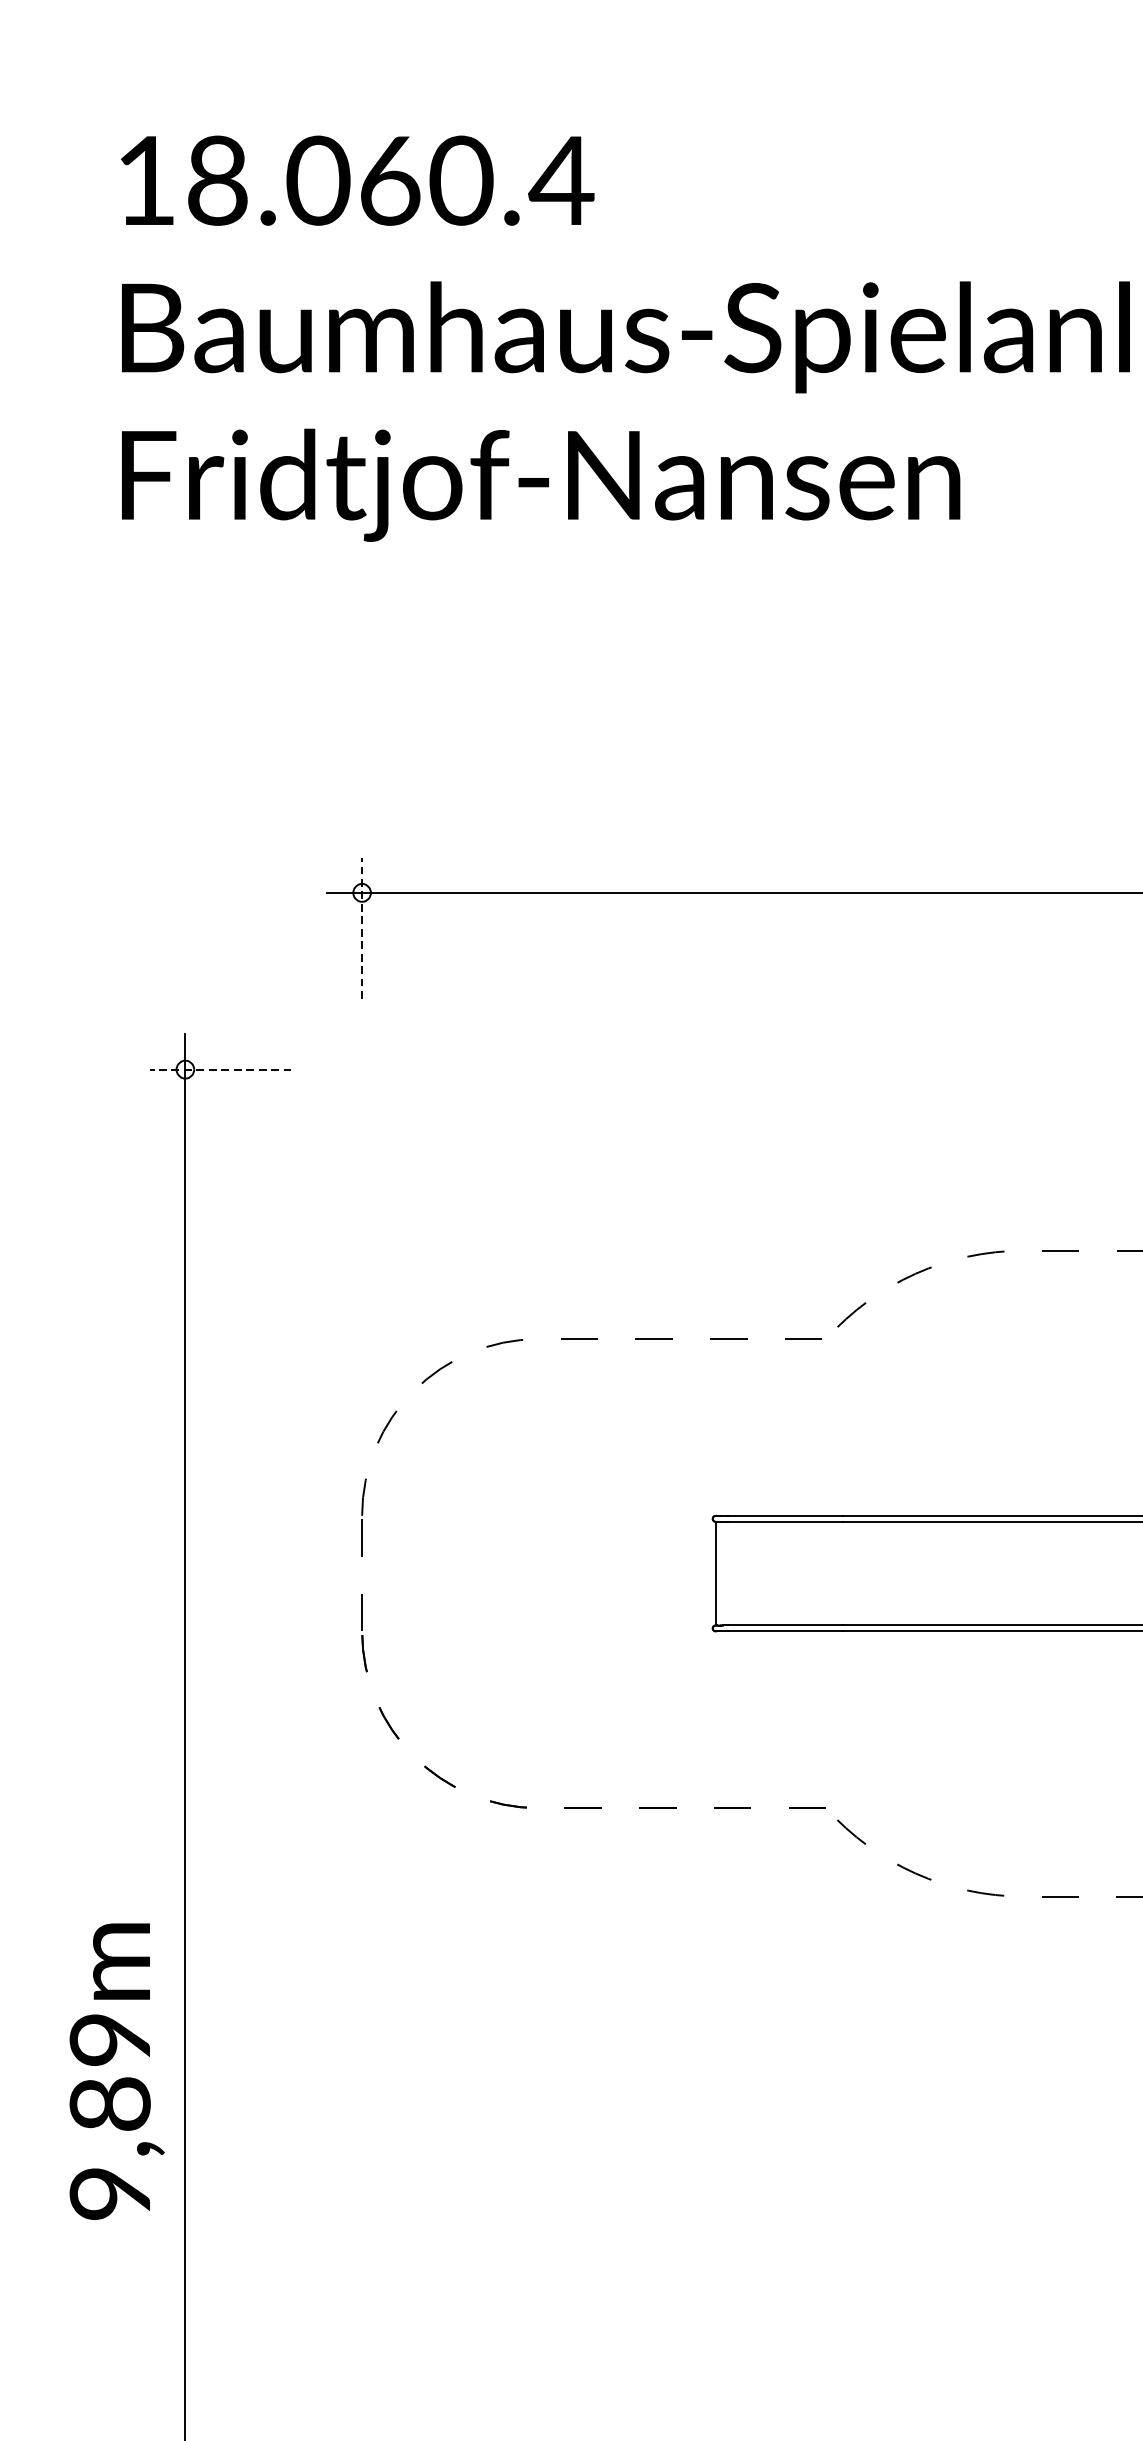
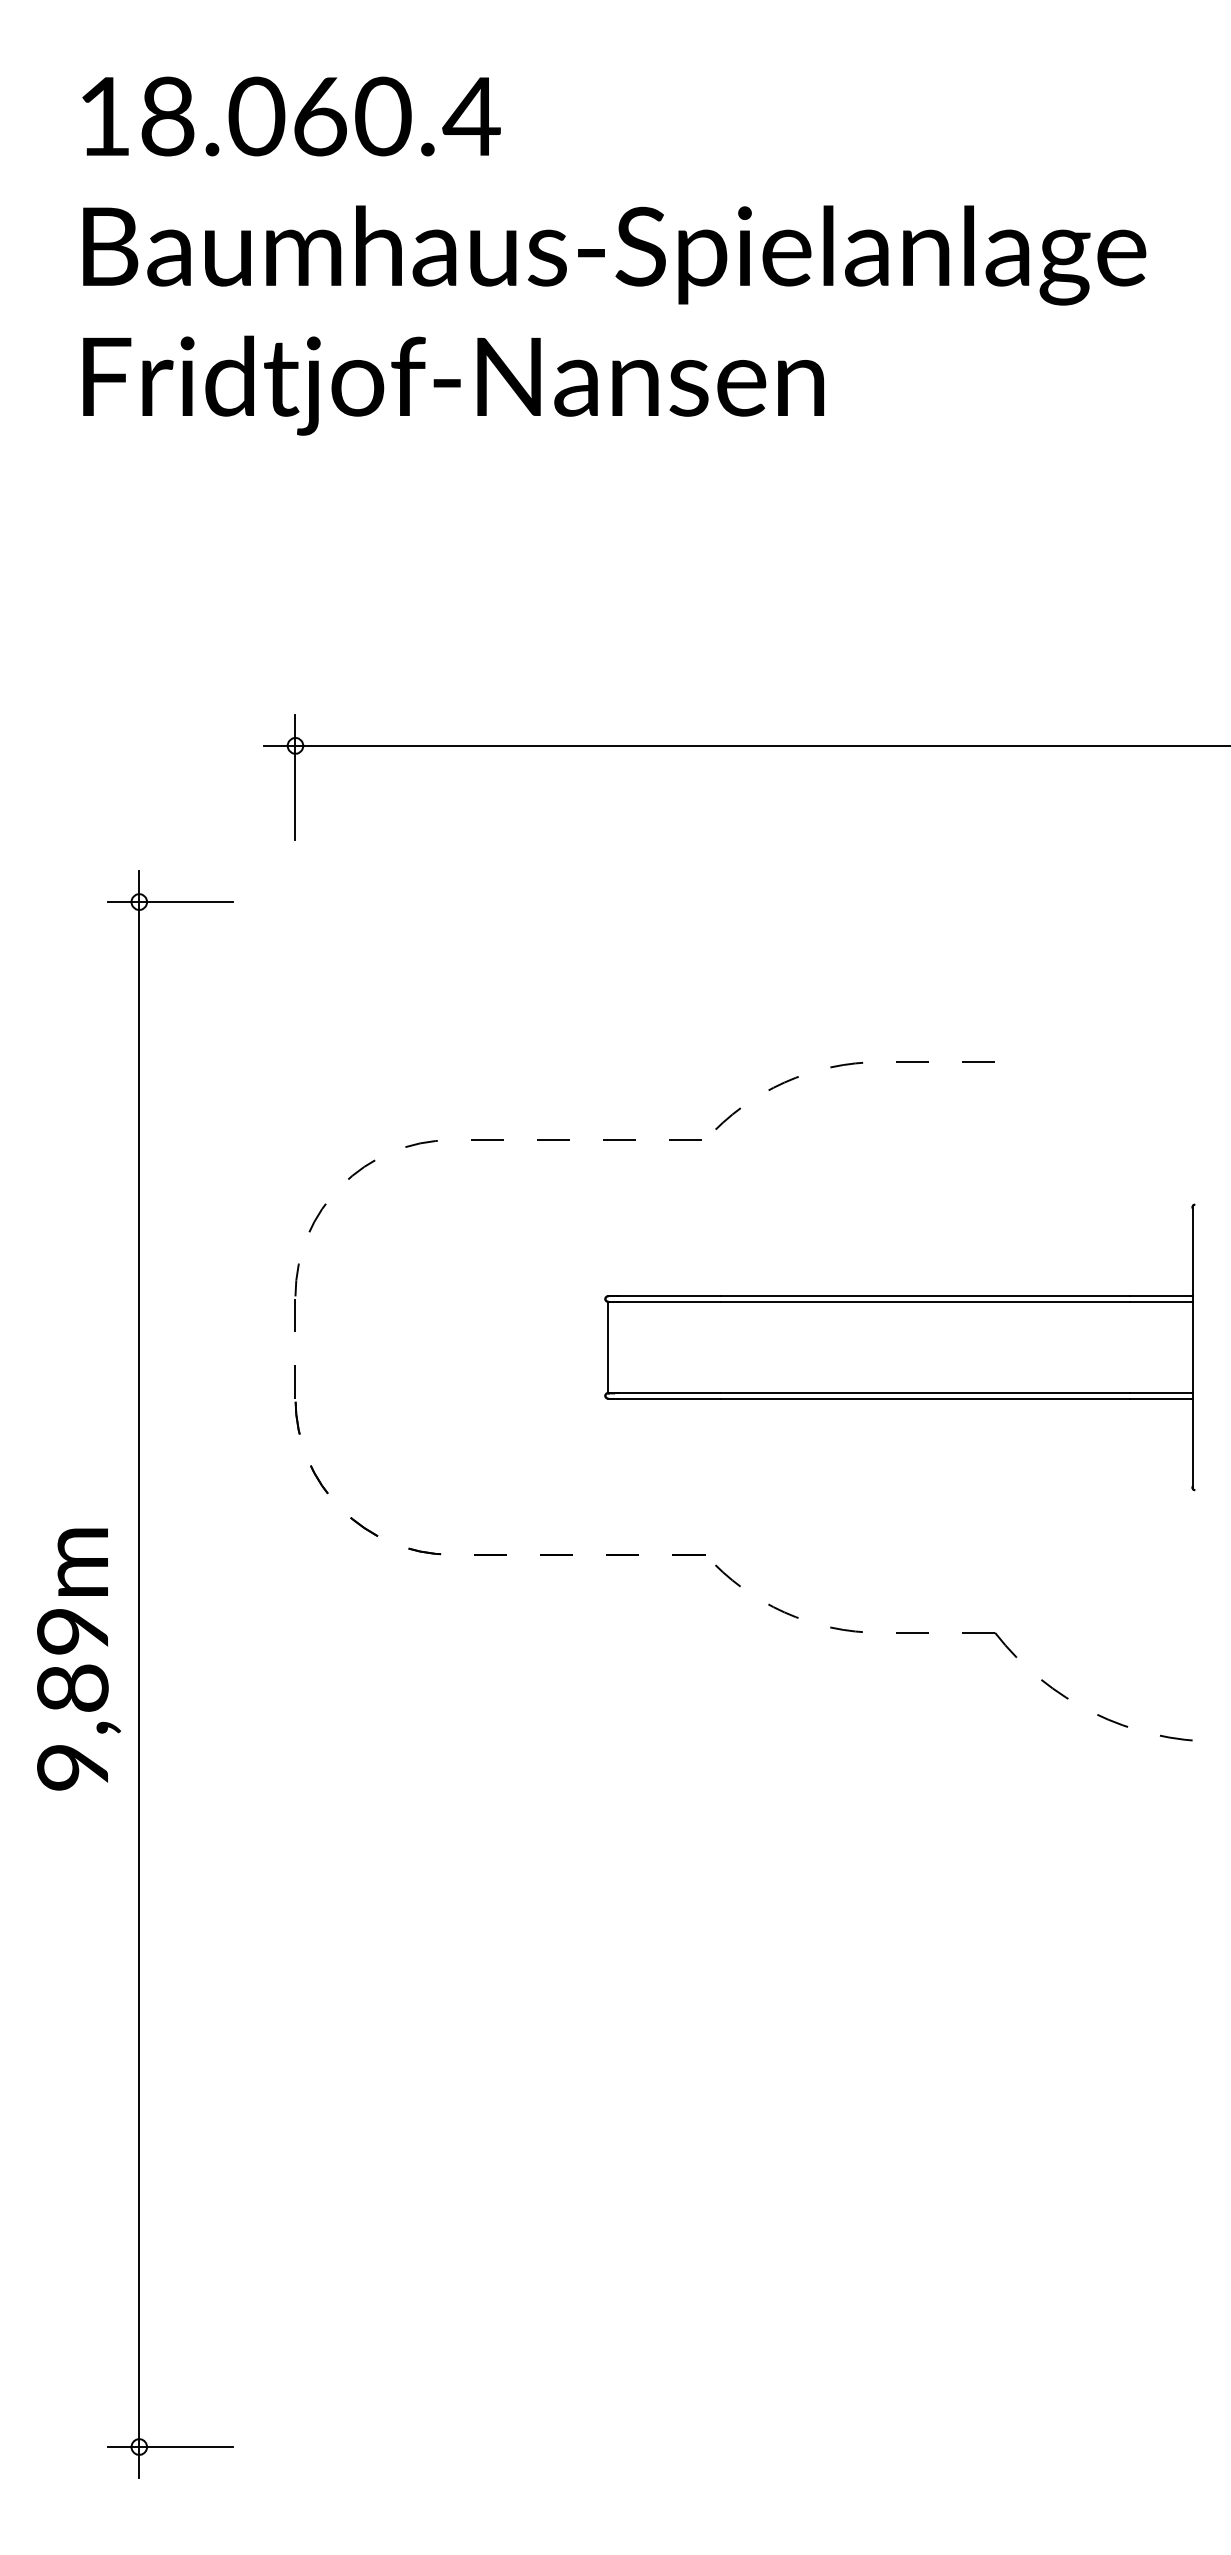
line: (362, 927) -> (295, 776), dashed -> solid
line: (220, 1070) -> (170, 902), dashed -> solid
text: (116, 2071) -> (78, 1659), moved

